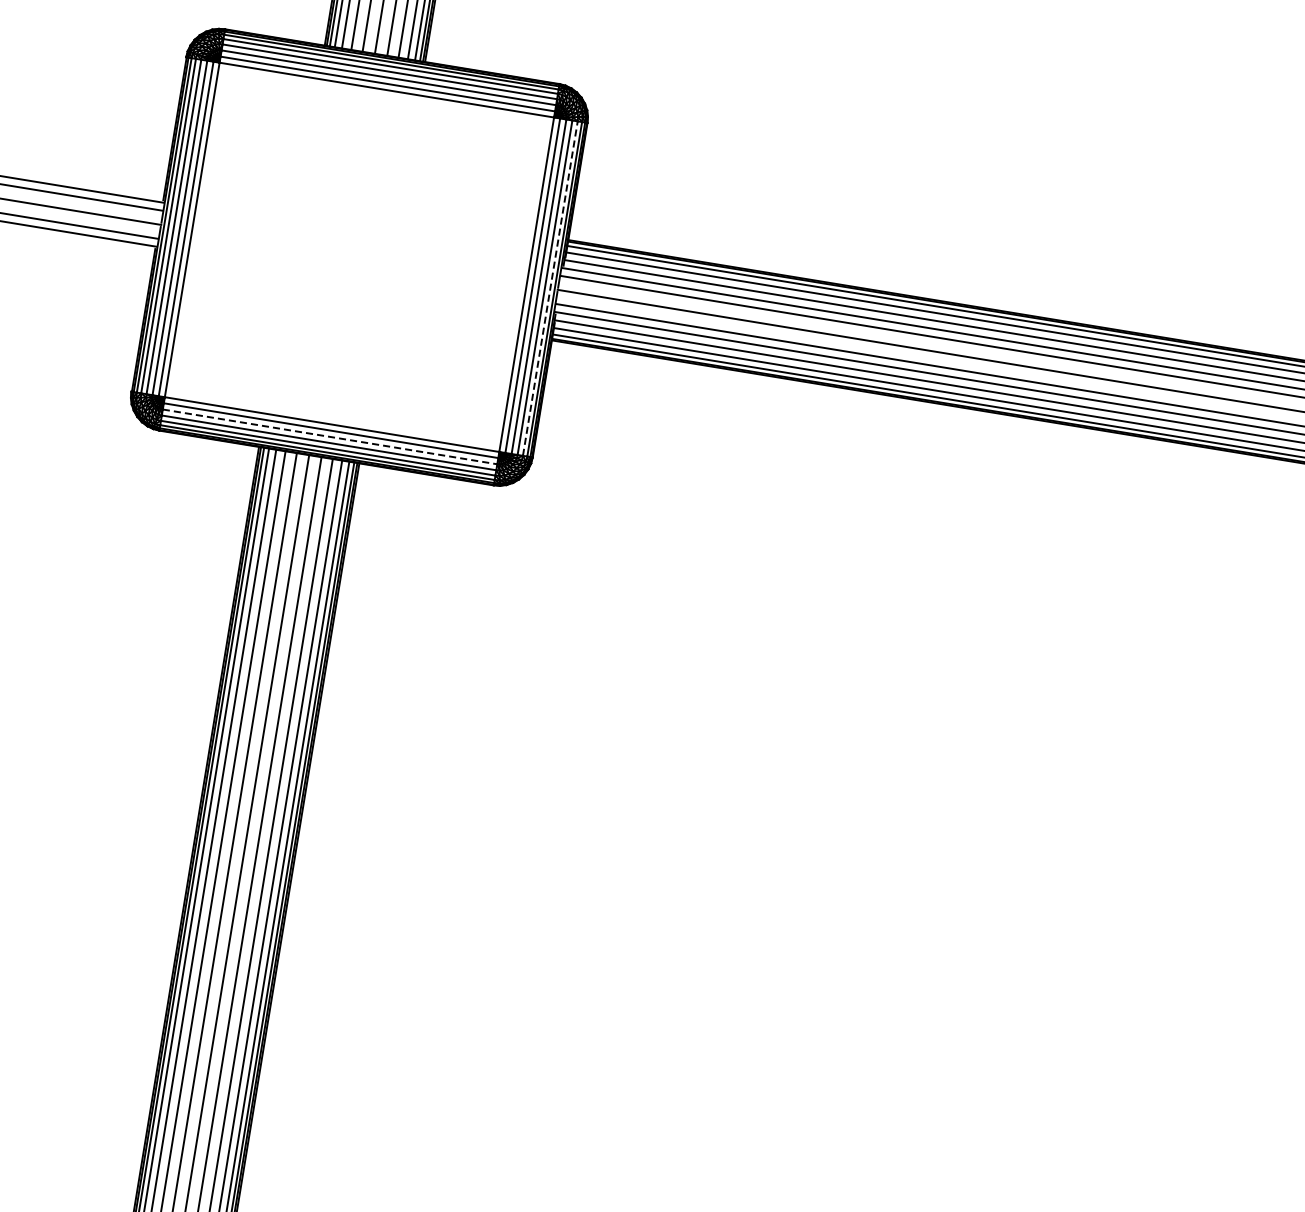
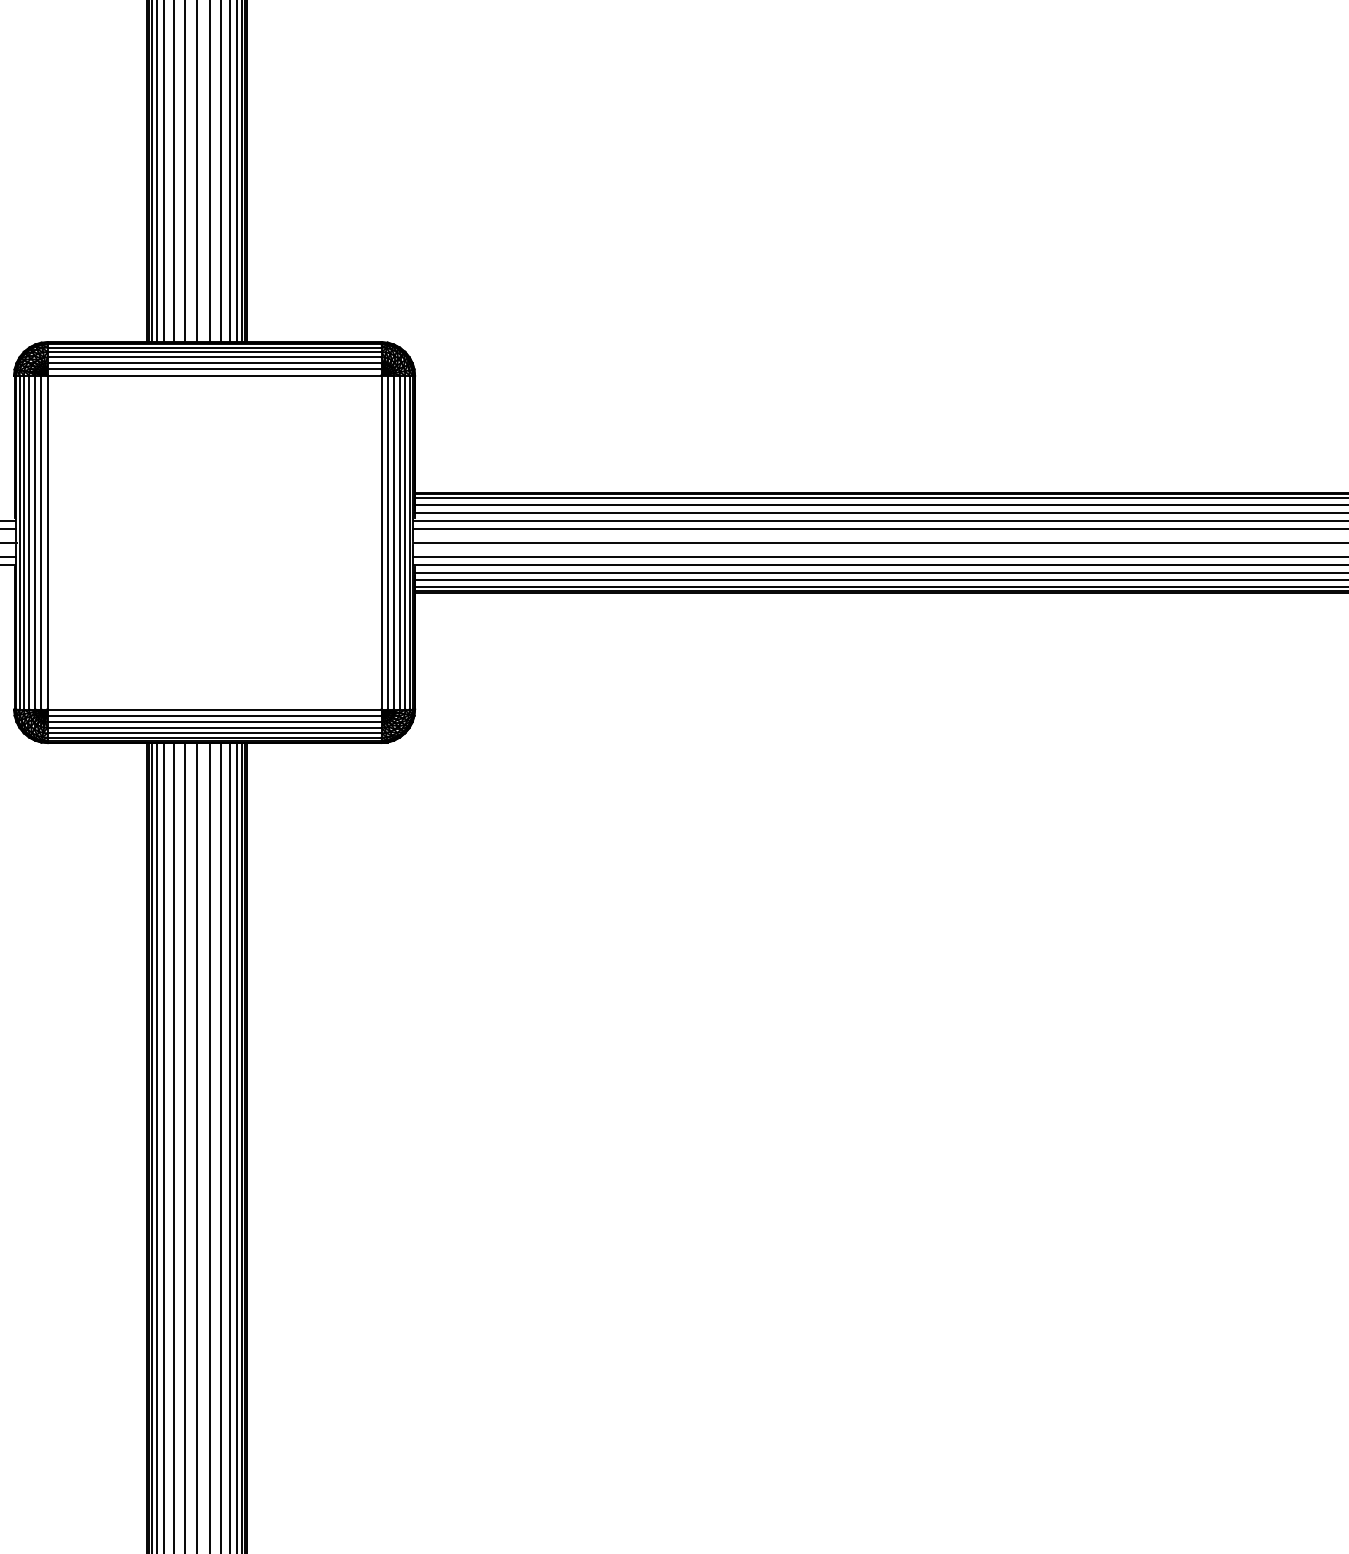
line: (550, 288) -> (405, 542), dashed -> solid
line: (331, 436) -> (215, 721), dashed -> solid

